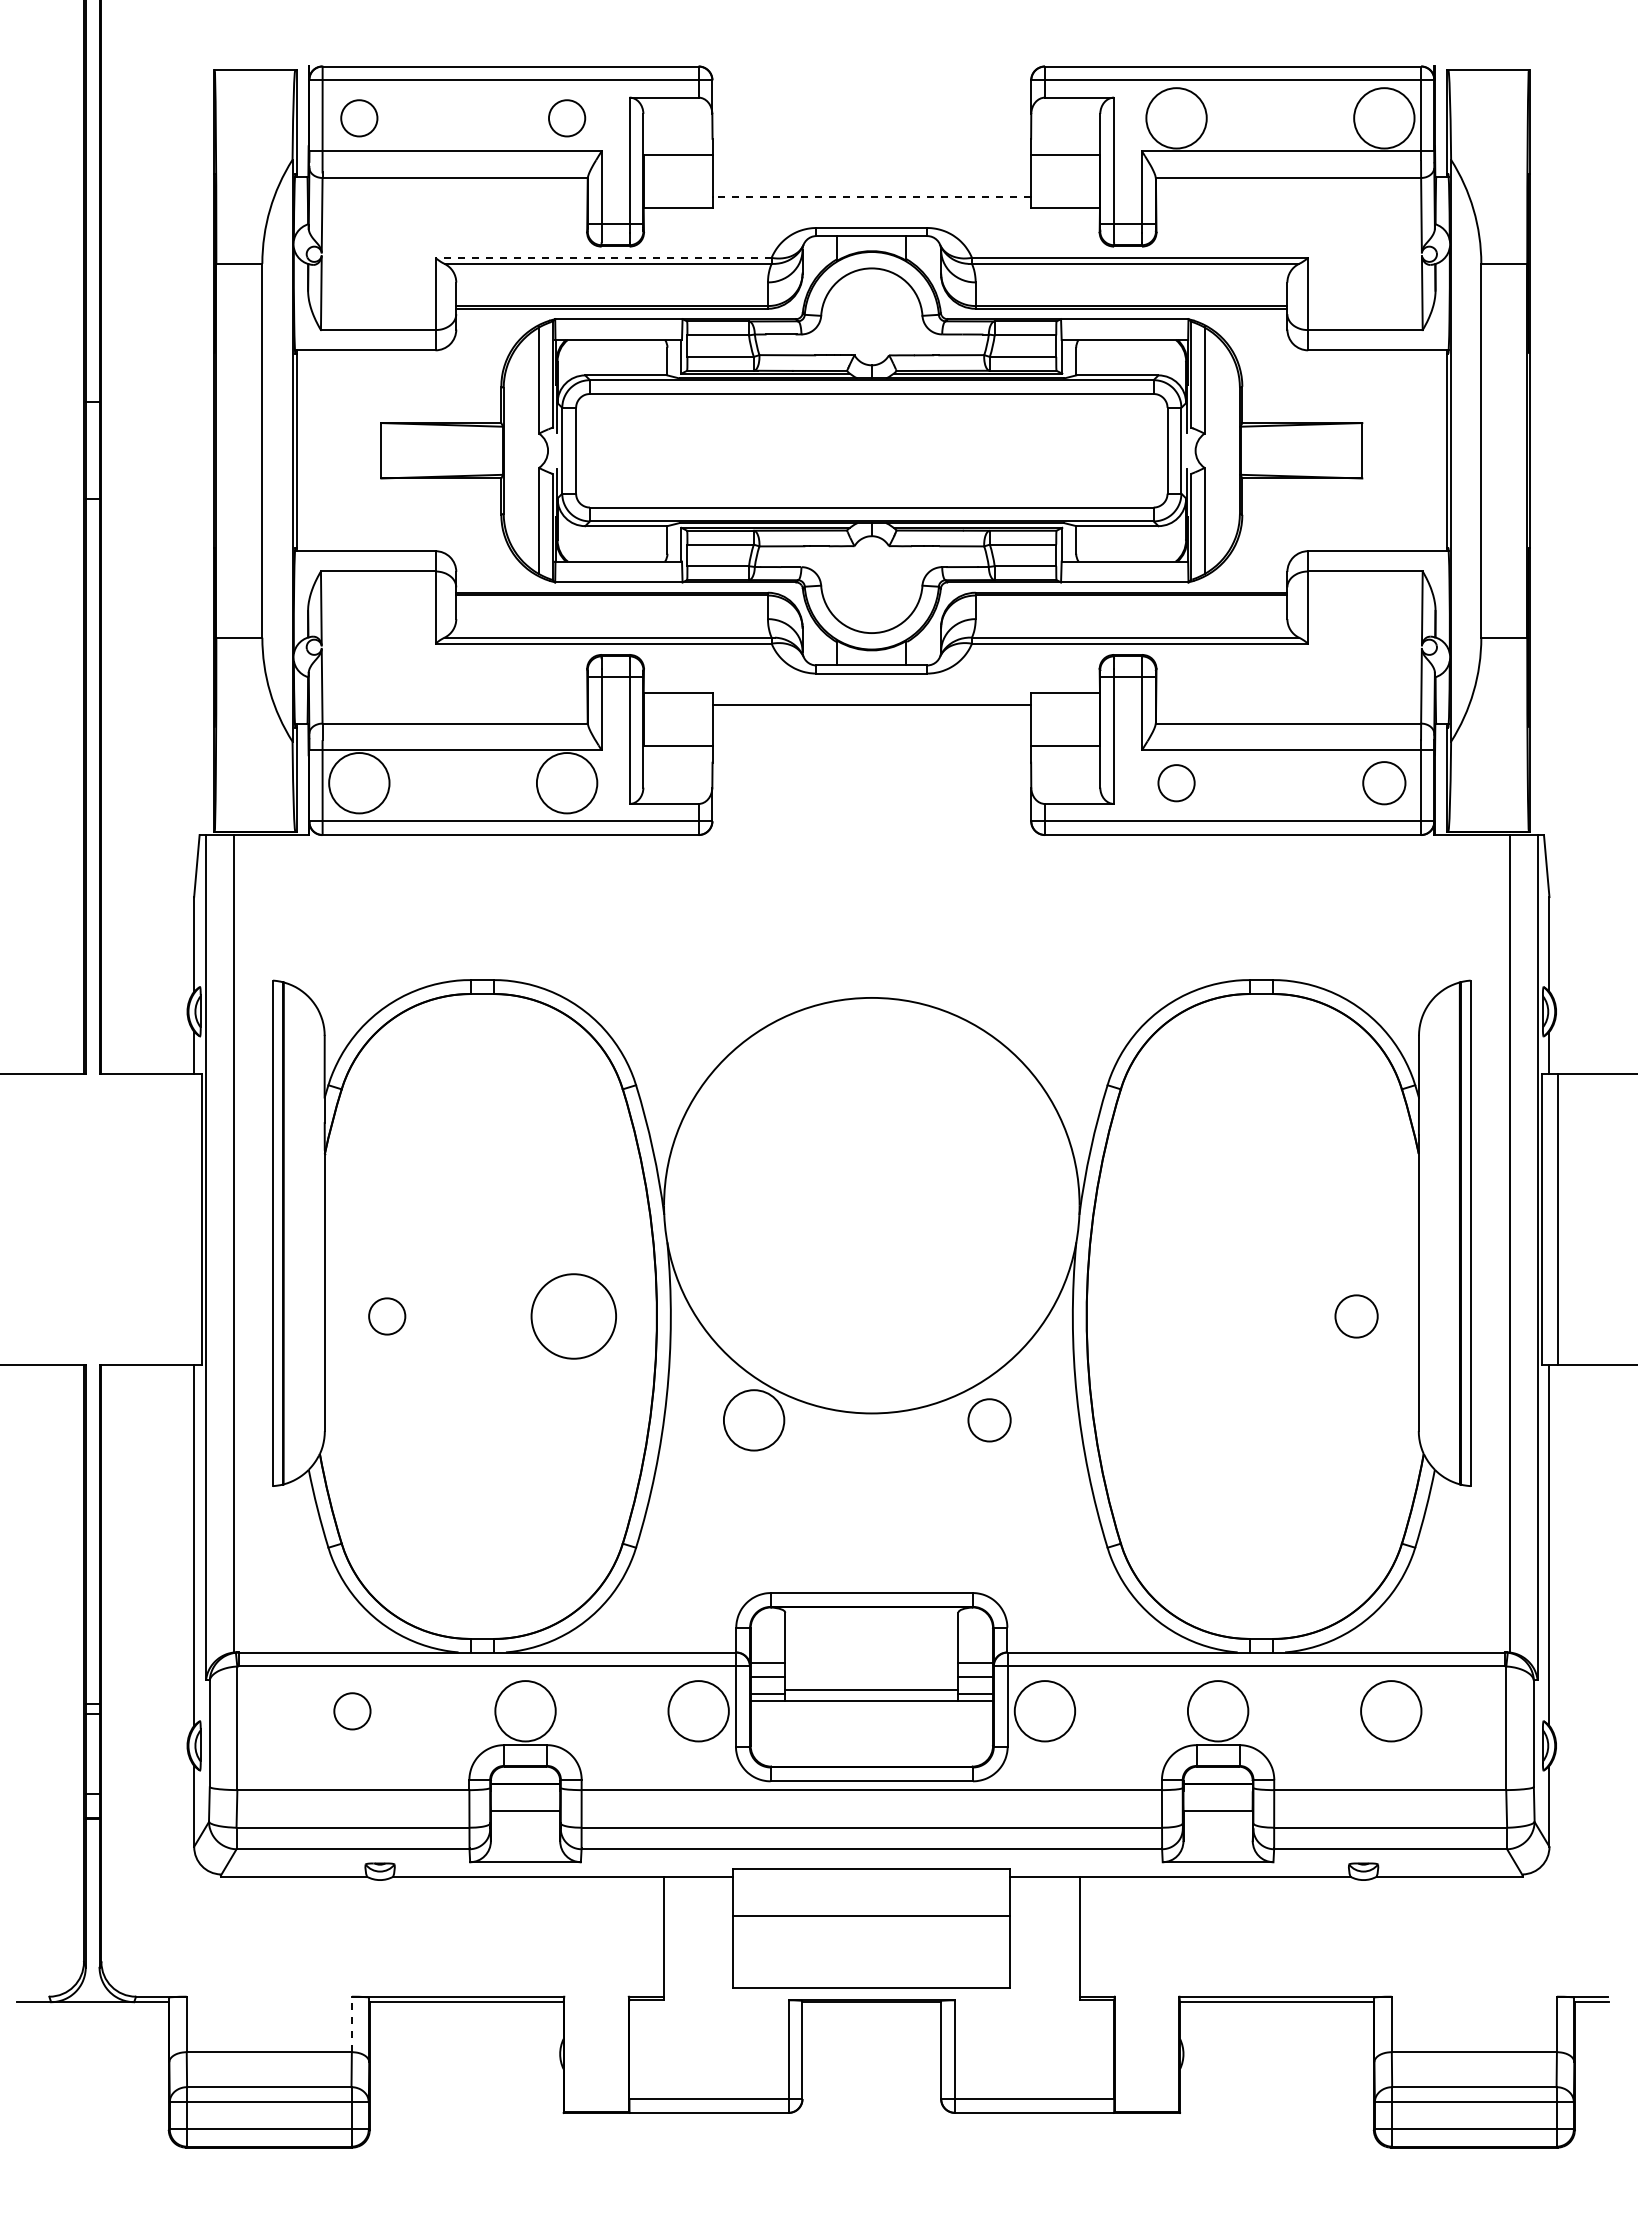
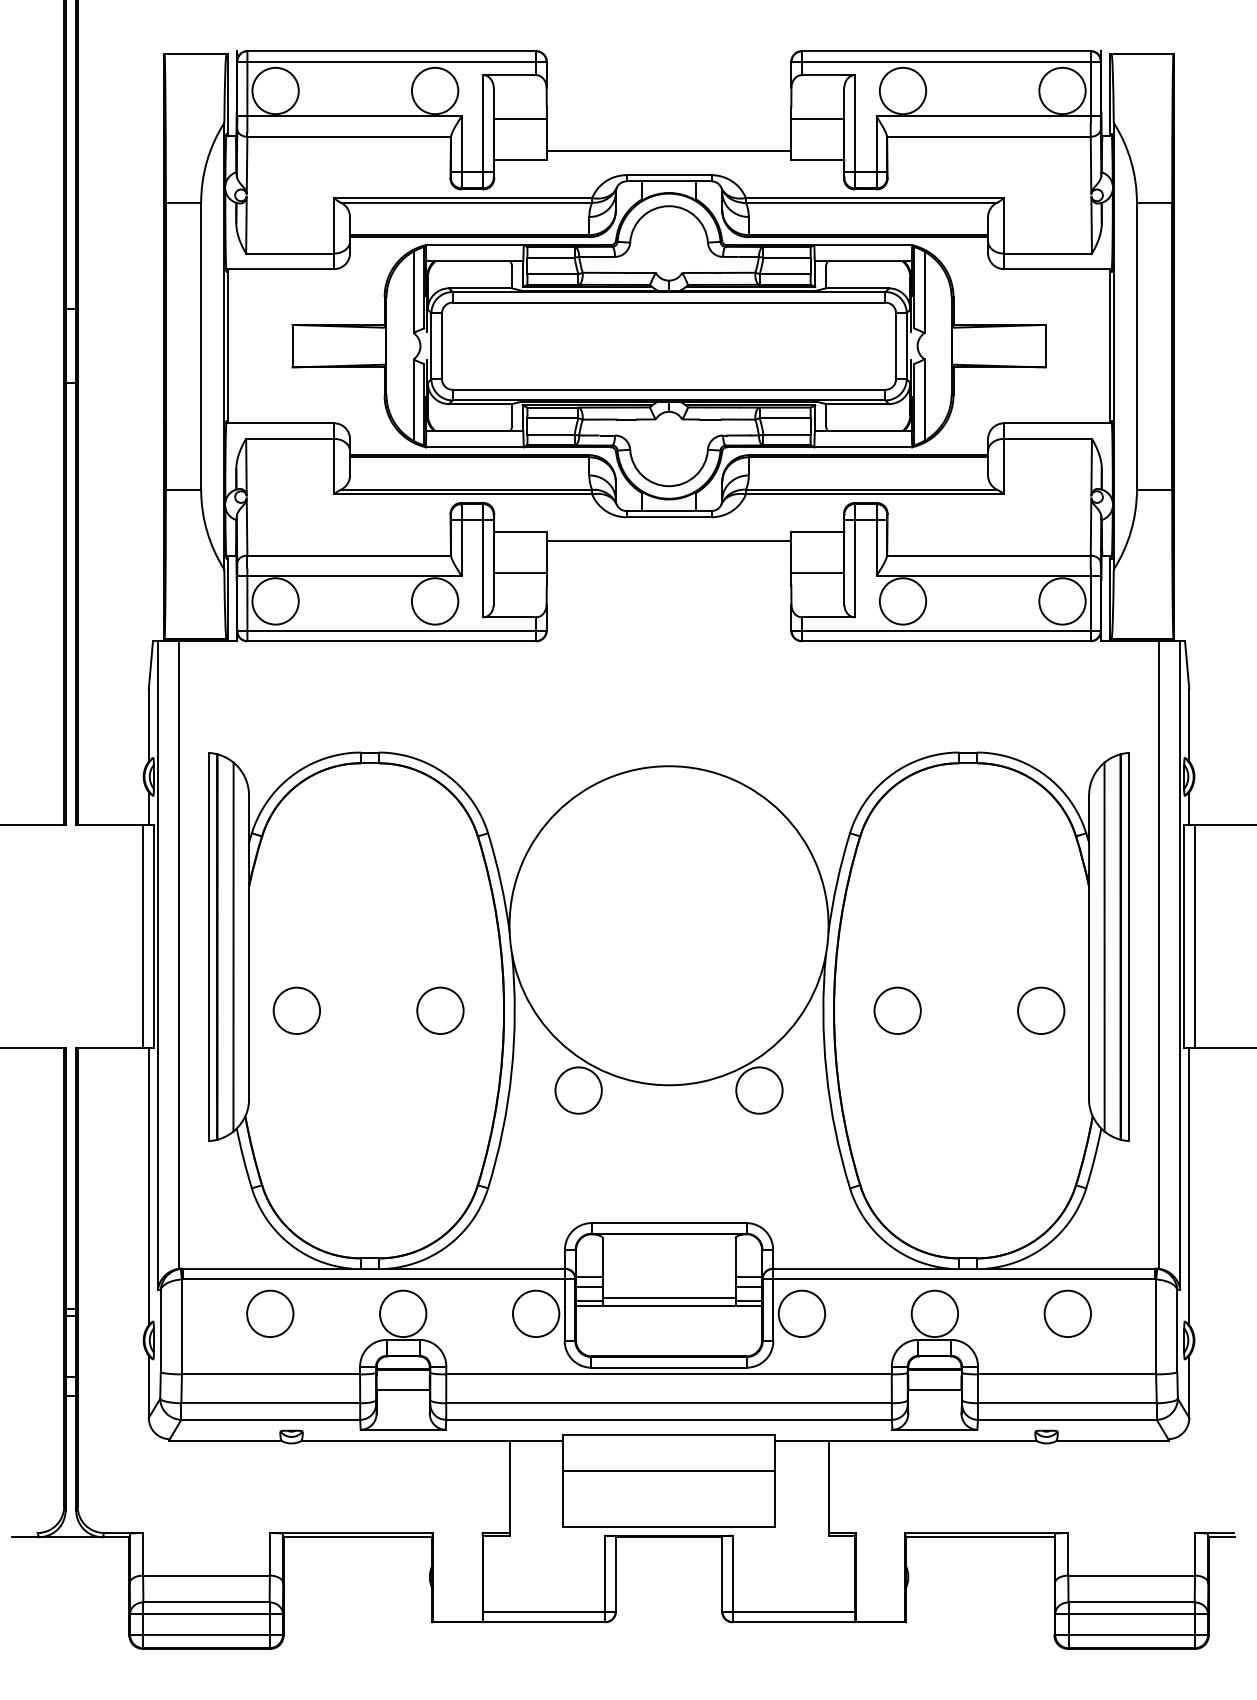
circle: (359, 118) -> (275, 91), size x1.67
circle: (566, 118) -> (434, 91), size x1.67
line: (871, 196) -> (668, 151), dashed -> solid
line: (603, 257) -> (463, 197), dashed -> solid
circle: (1176, 783) -> (902, 601), size x1.67
circle: (1384, 783) -> (1062, 601), size x1.43
line: (186, 1219) -> (142, 936), added
line: (304, 1233) -> (233, 947), added
line: (1439, 1233) -> (1104, 947), added
circle: (387, 1316) -> (297, 1010), size x1.67
circle: (574, 1316) -> (440, 1010), size x0.71
circle: (1169, 1316) -> (897, 1010), added
circle: (1356, 1316) -> (1041, 1010), size x1.43
circle: (989, 1420) -> (759, 1090), size x1.43
circle: (352, 1711) -> (270, 1314), size x1.67
line: (351, 2024) -> (269, 1554), dashed -> solid

